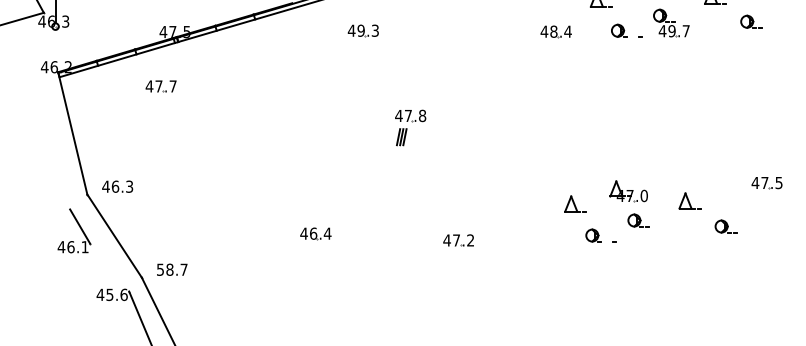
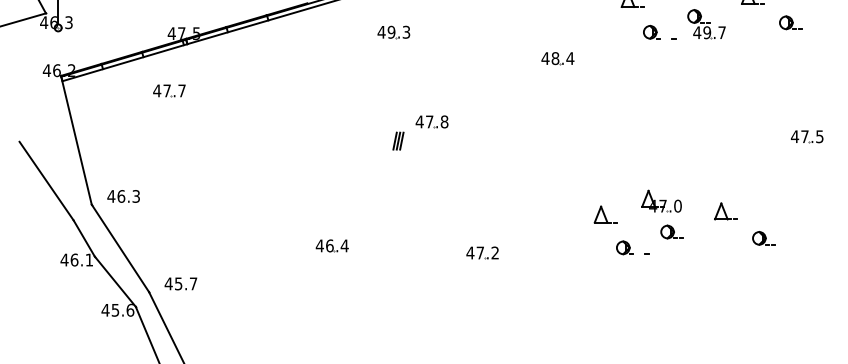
part: (362, 30) -> (392, 32), moved
part: (555, 31) -> (557, 58), moved
part: (401, 137) -> (398, 141), moved
line: (44, 171) -> (46, 180), added
part: (766, 183) -> (806, 137), moved
line: (109, 267) -> (115, 281), added
text: (164, 269) -> (172, 283), 58.7 -> 45.7

